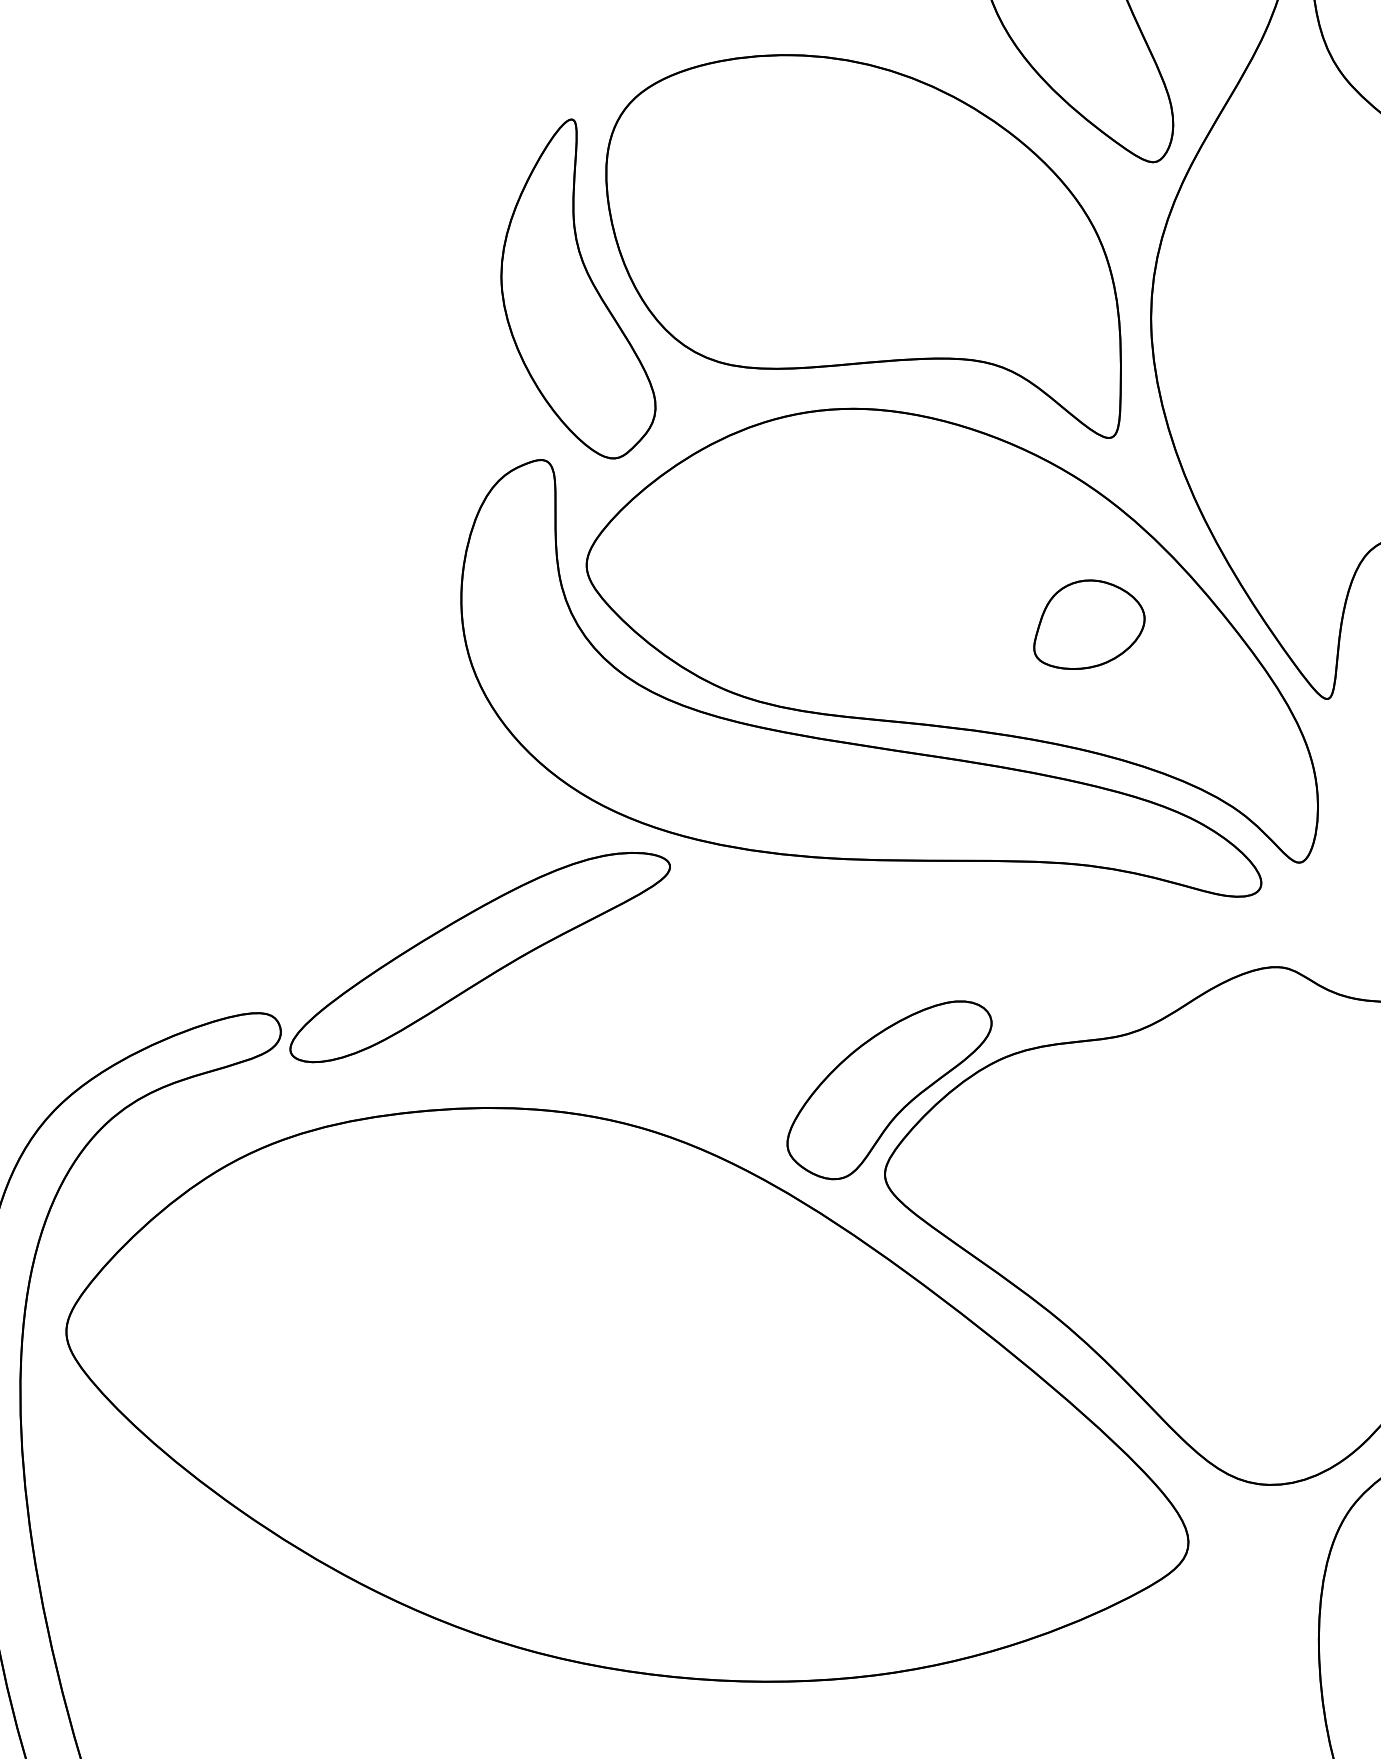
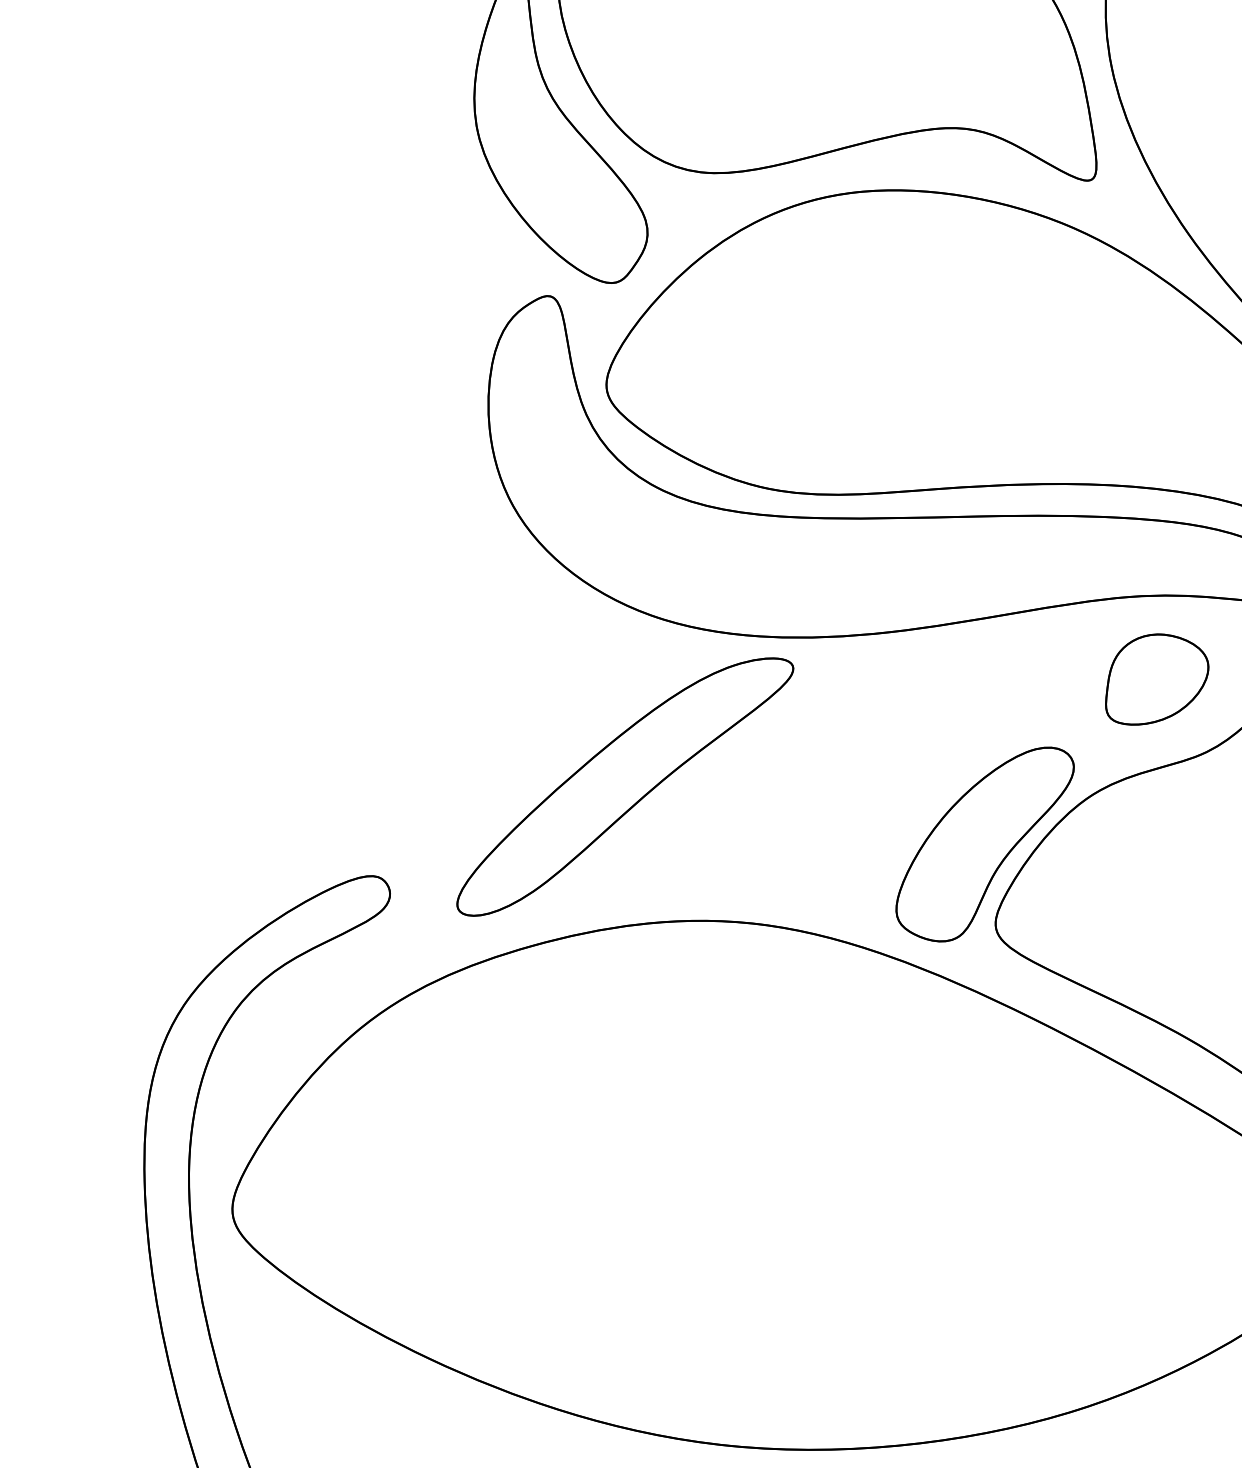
part: (1089, 624) -> (1155, 677), moved
part: (479, 957) -> (624, 786), moved

